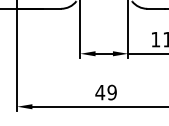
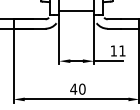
text: (112, 92) -> (82, 89), 49 -> 40

